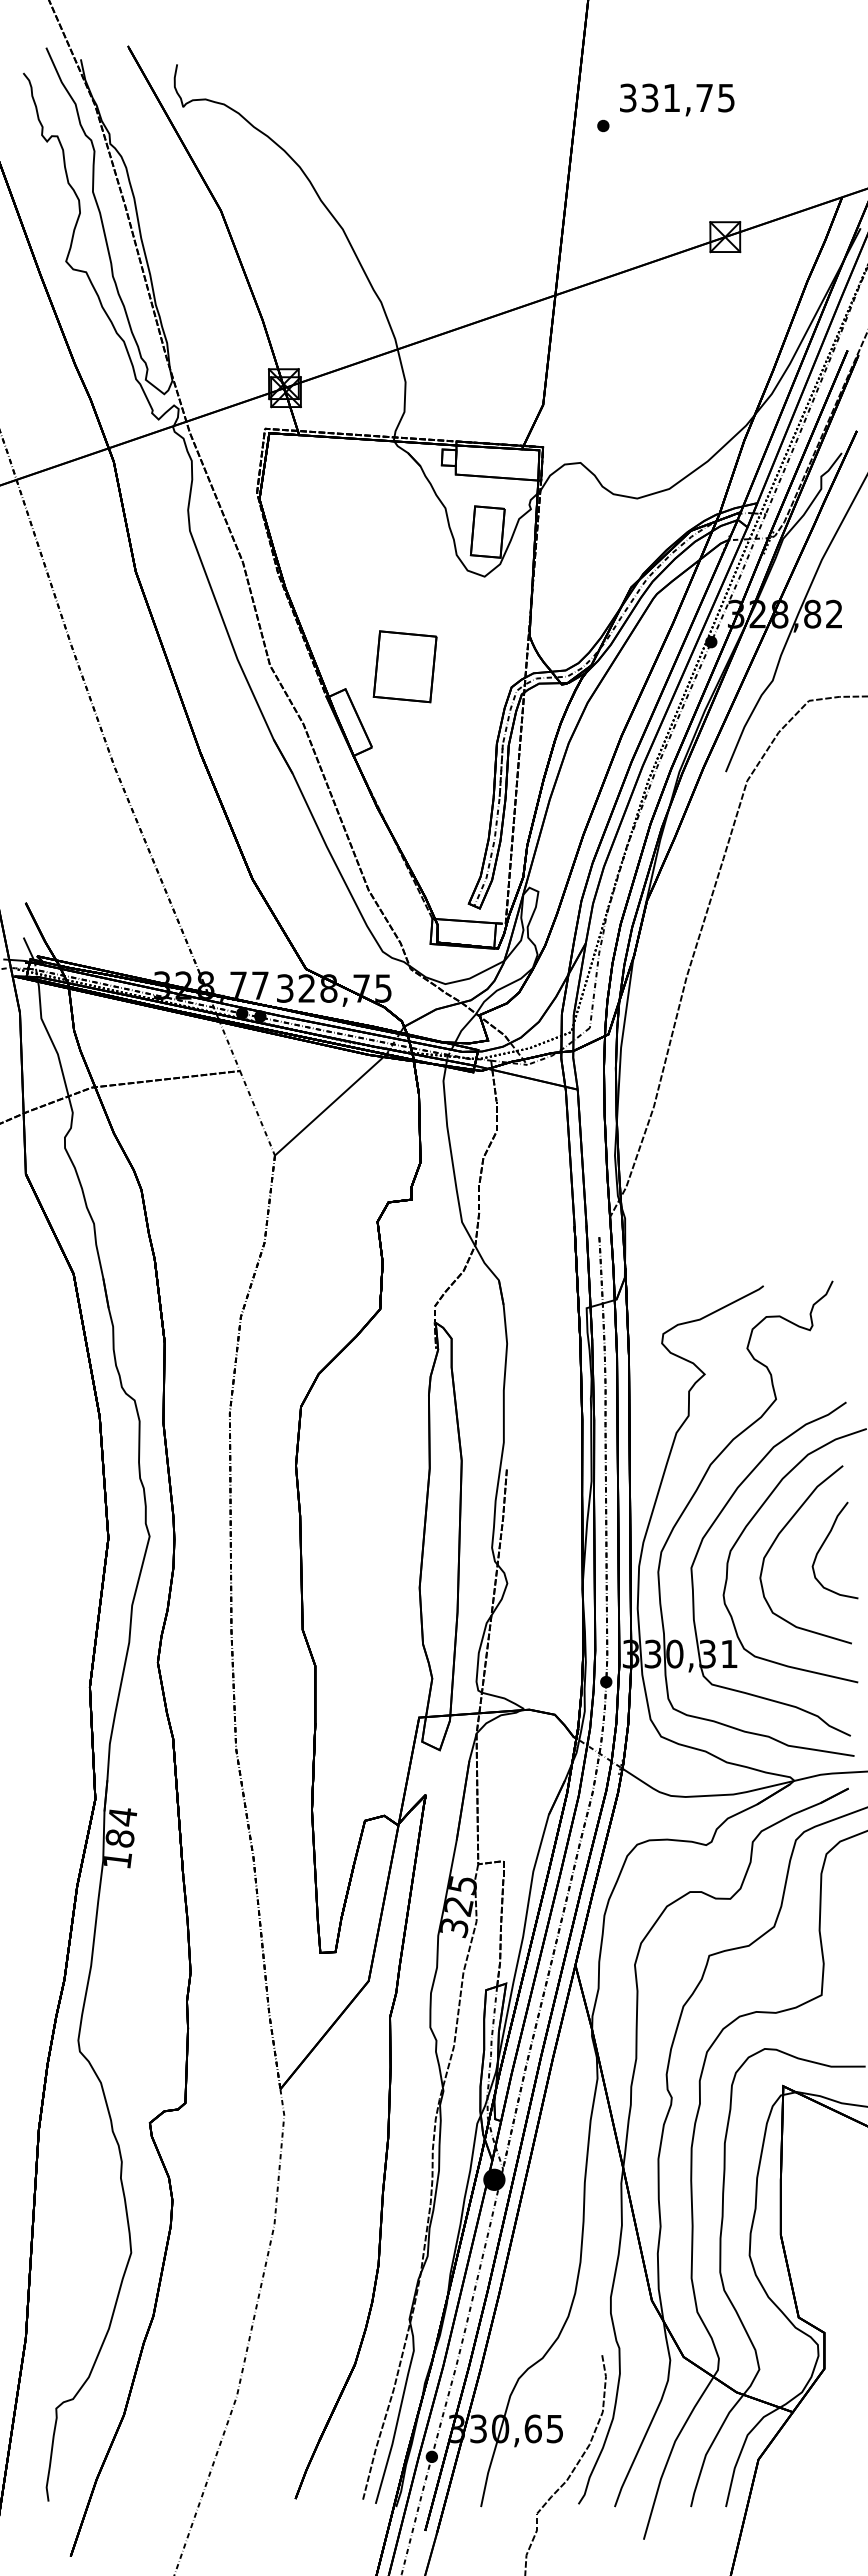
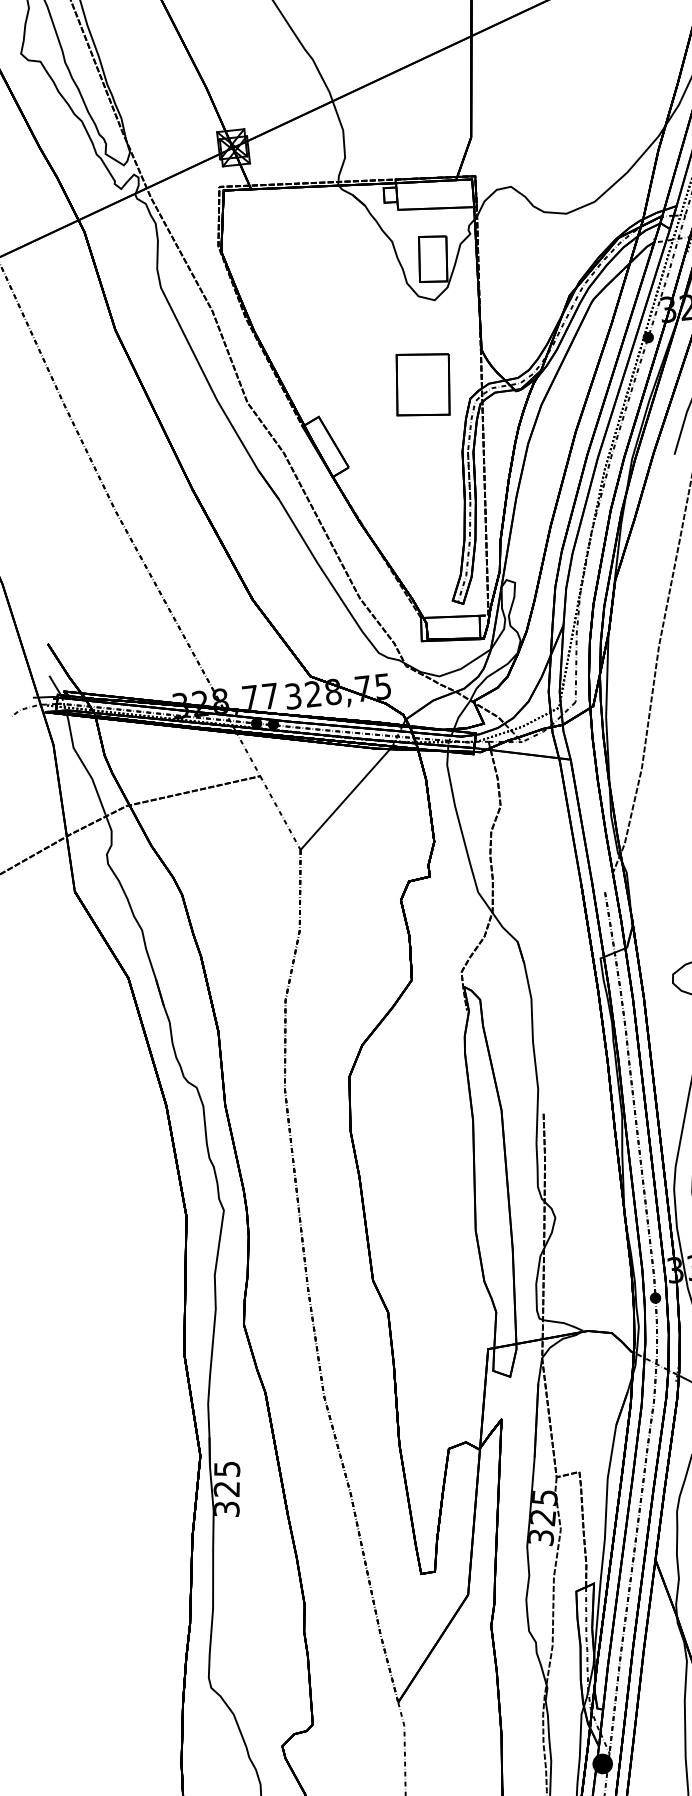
part: (404, 666) -> (422, 384), moved
text: (120, 1838) -> (227, 1489), 184 -> 325

